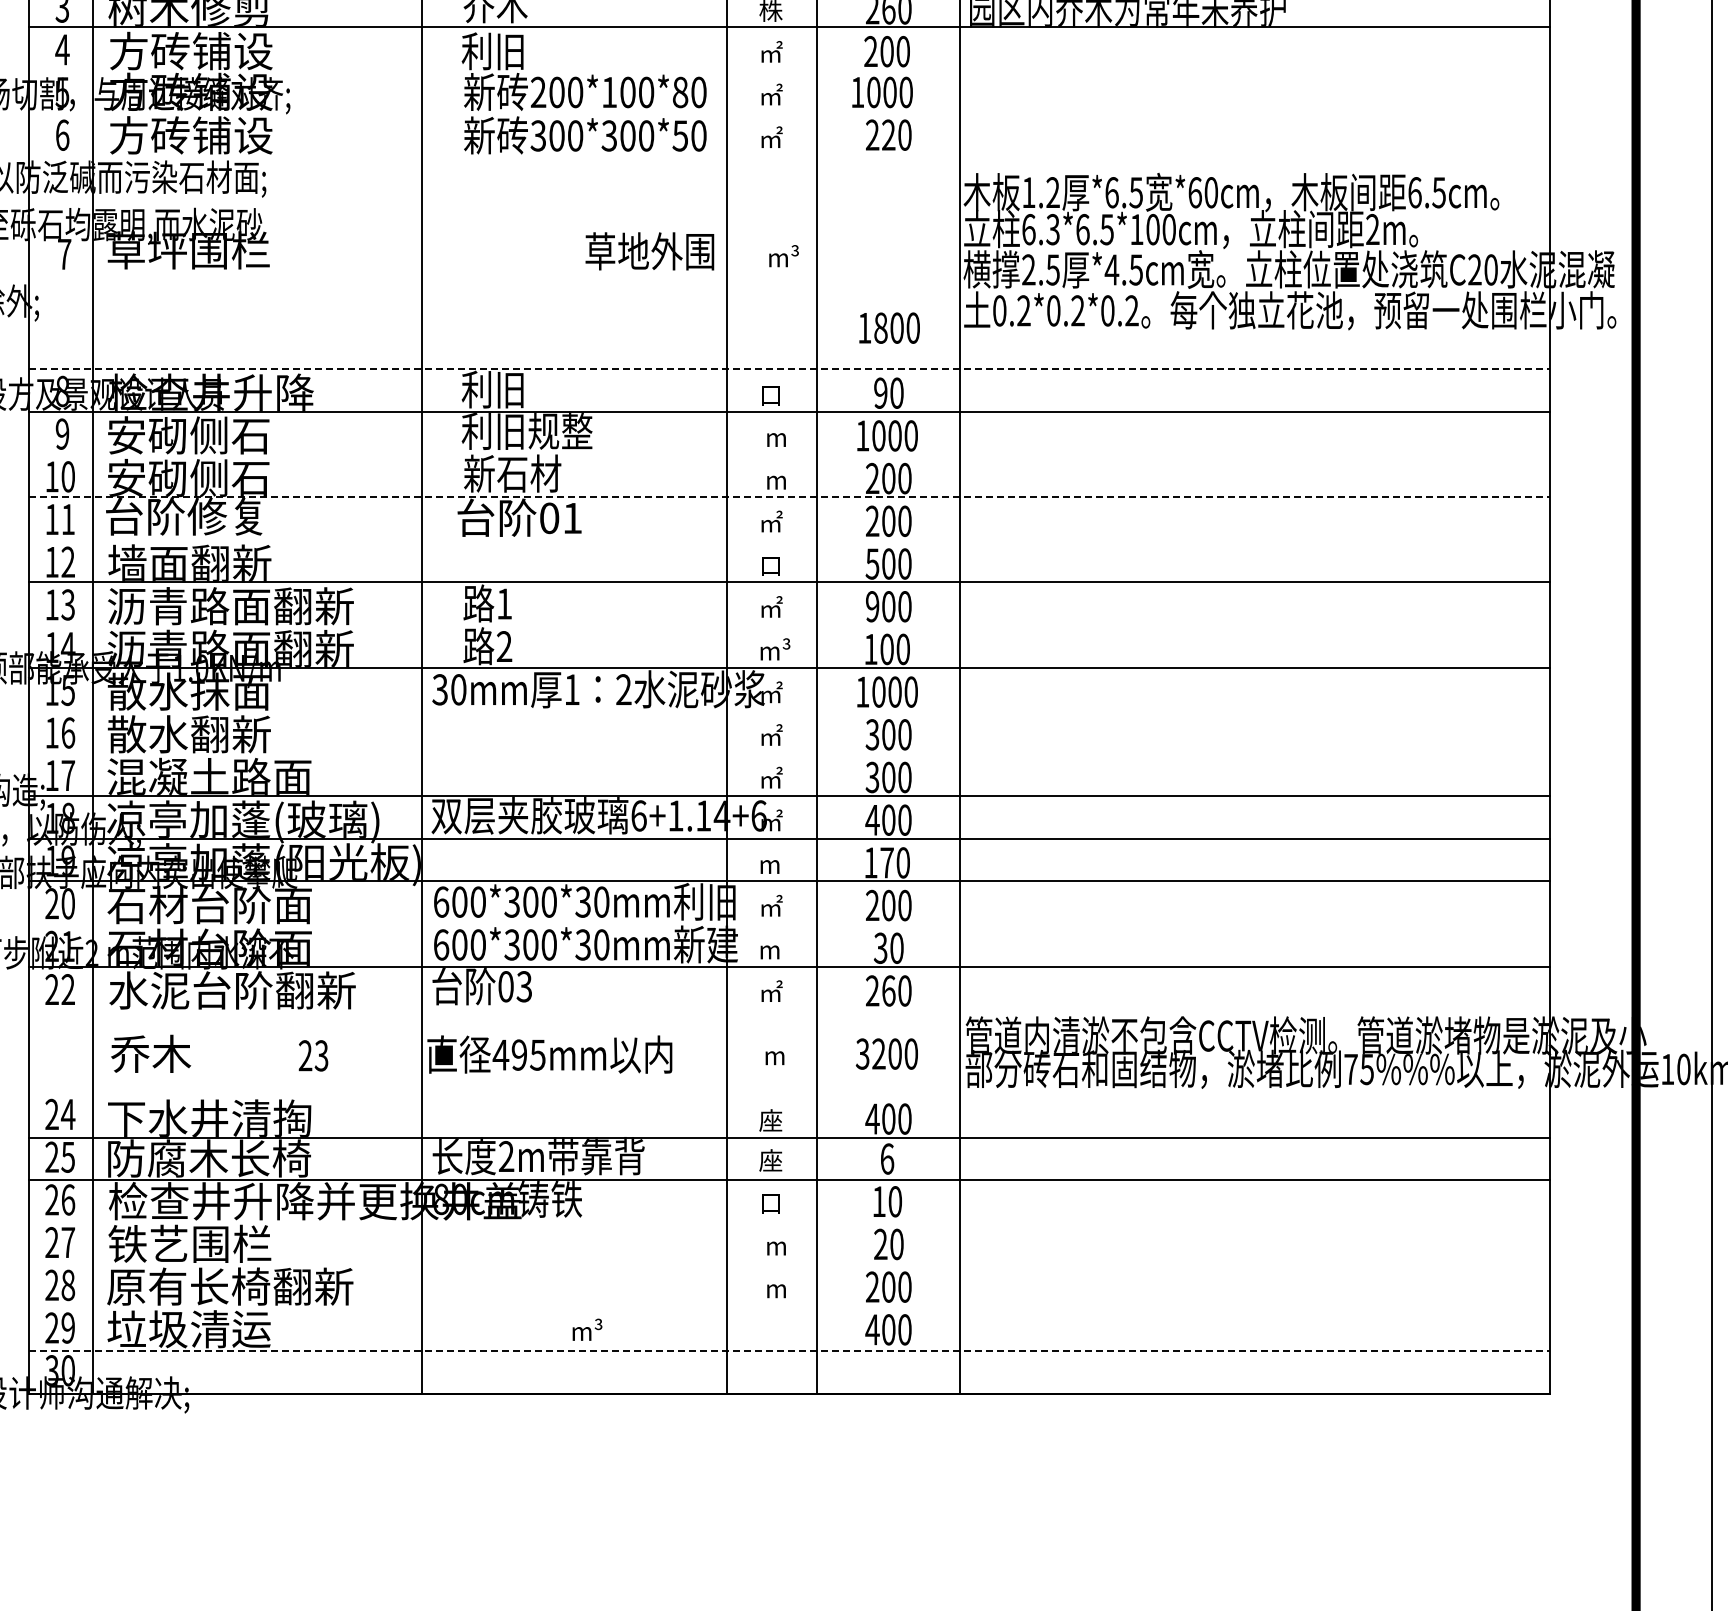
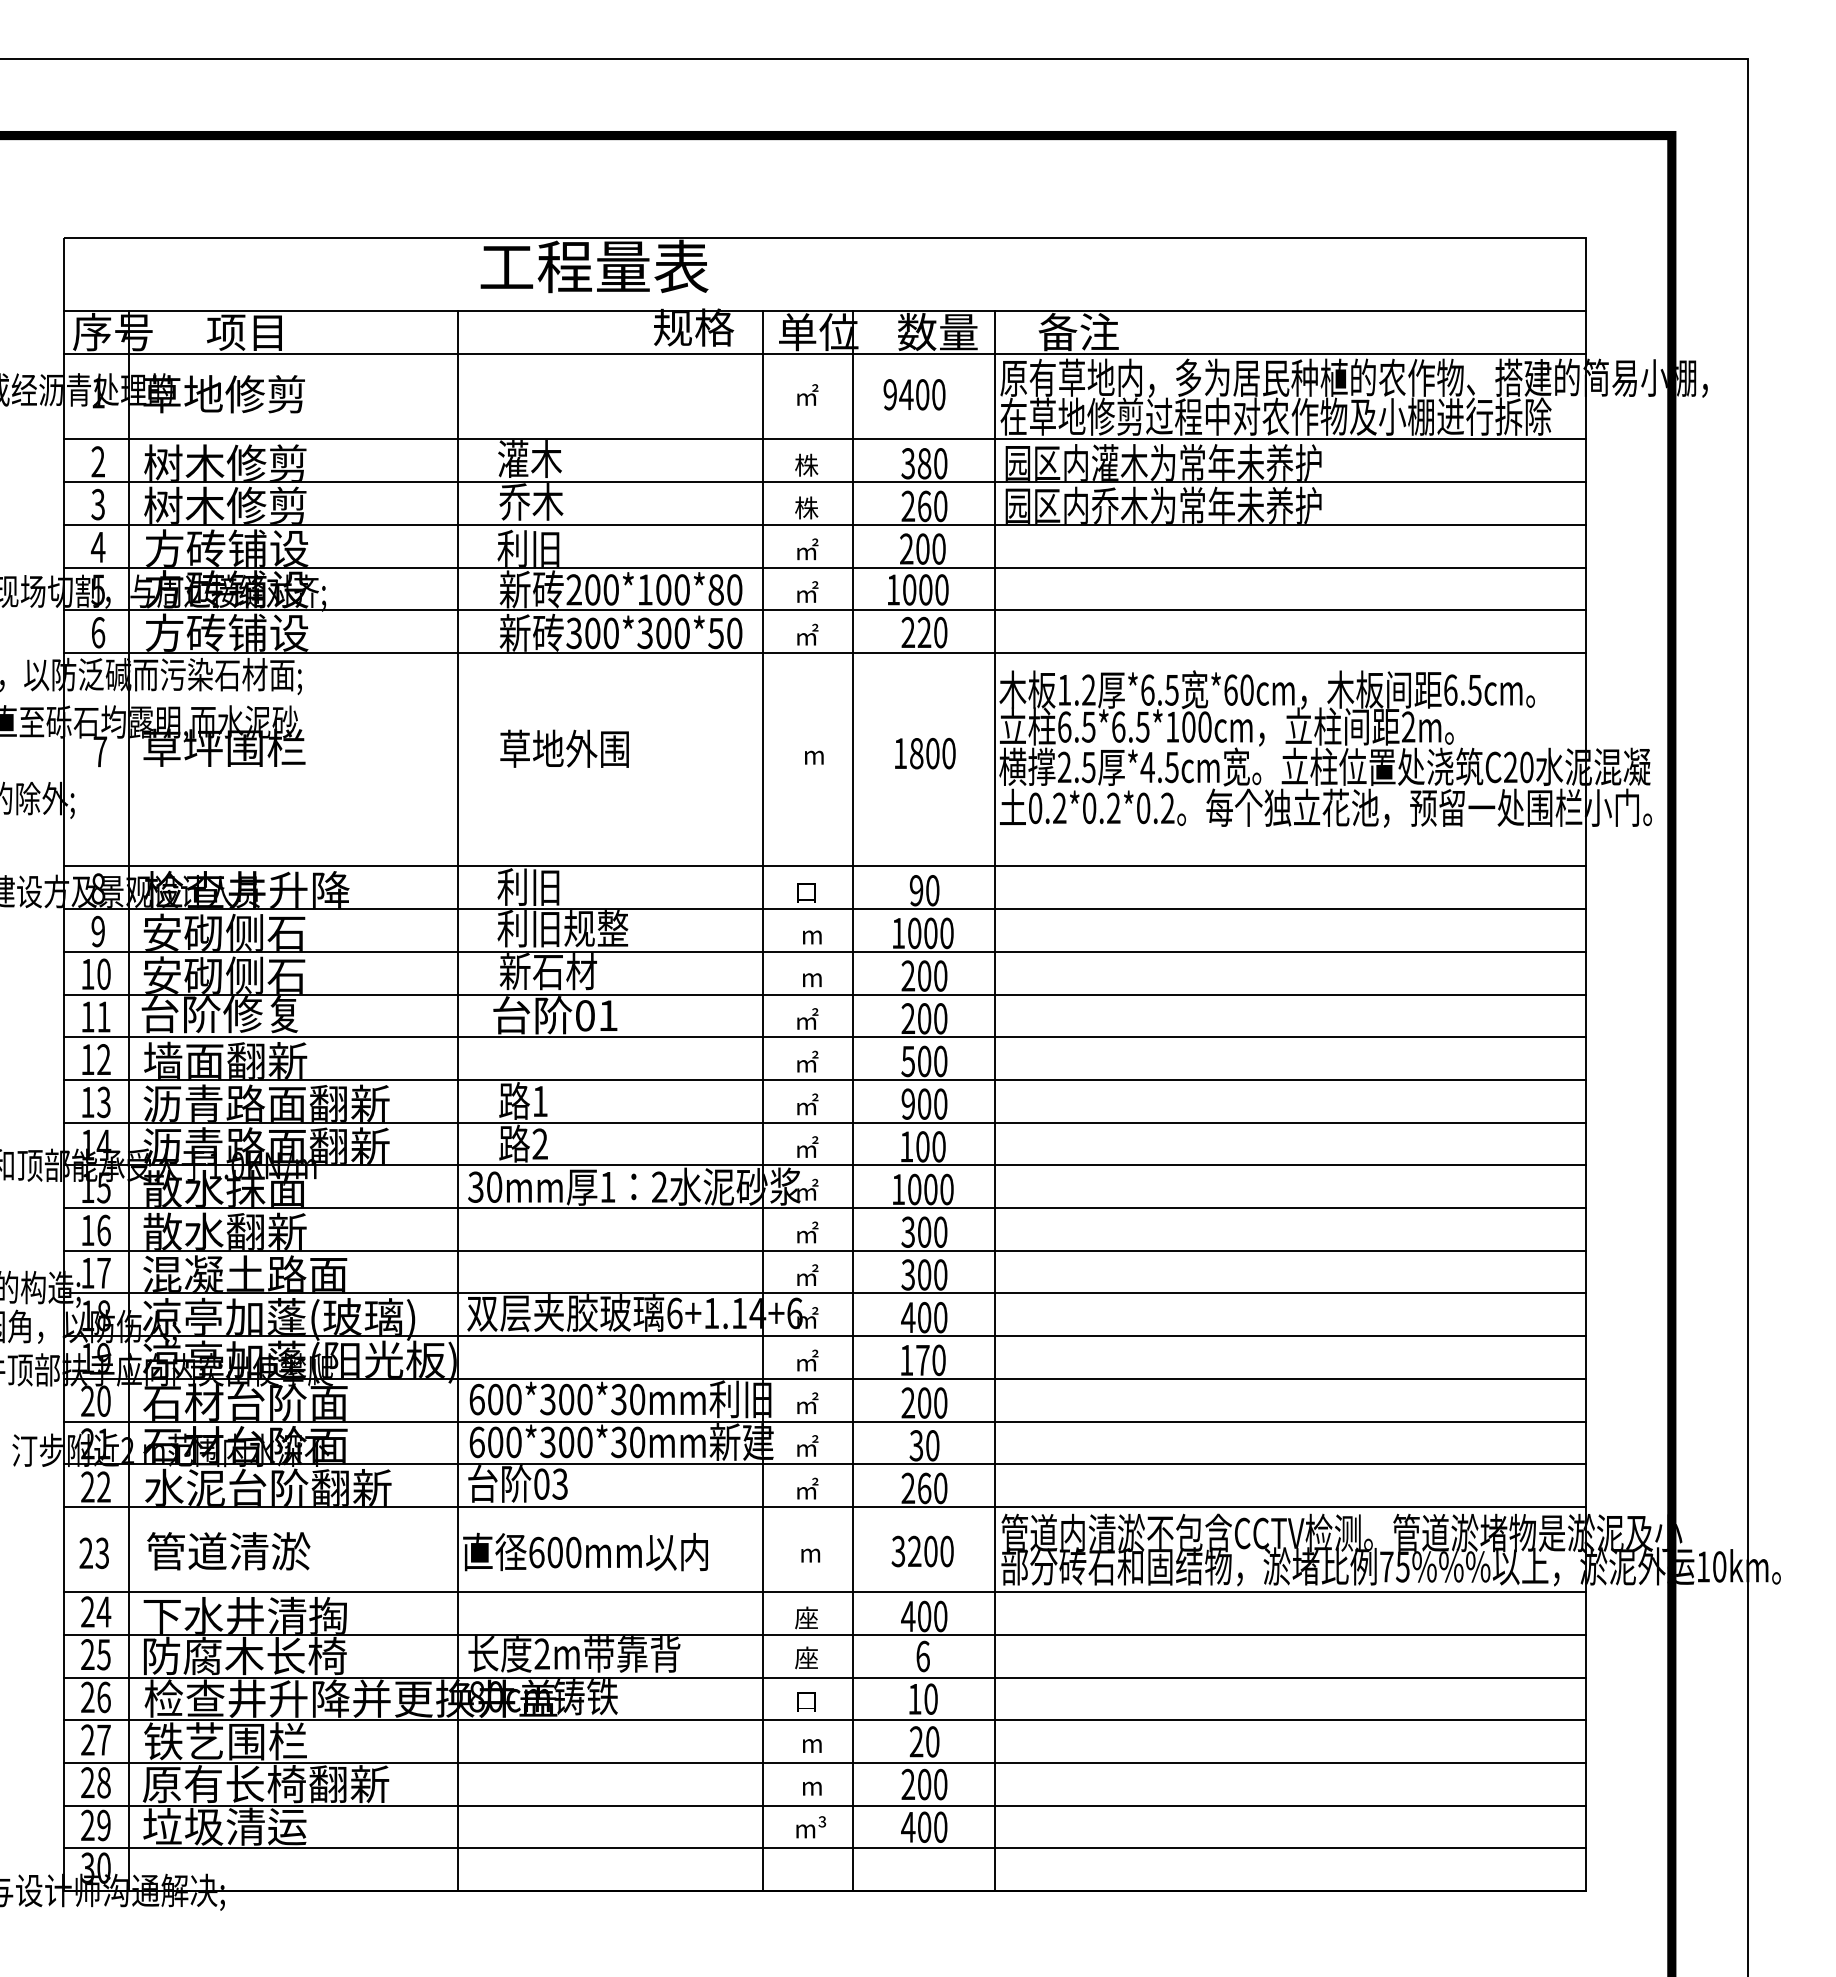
line: (789, 70) -> (825, 567), added
line: (789, 113) -> (825, 610), added
line: (789, 155) -> (825, 652), added
text: (1052, 229) -> (1088, 726), 6.3*6.5*100cm -> 6.5*6.5*100cm
text: (794, 250) -> (830, 747), m³ -> m
text: (649, 251) -> (564, 748), moved
text: (889, 328) -> (925, 753), moved
line: (789, 369) -> (825, 866), dashed -> solid
line: (789, 454) -> (825, 951), added
line: (789, 497) -> (825, 994), dashed -> solid
line: (789, 540) -> (825, 1037), added
text: (771, 564) -> (807, 1061), 口 -> ㎡
line: (789, 625) -> (825, 1122), added
text: (775, 649) -> (811, 1146), m³ -> ㎡
line: (789, 711) -> (825, 1208), added
line: (789, 753) -> (825, 1250), added
text: (771, 863) -> (807, 1360), m -> ㎡
line: (789, 924) -> (825, 1421), added
text: (771, 948) -> (807, 1445), m -> ㎡
line: (789, 1009) -> (825, 1506), added
text: (192, 1054) -> (228, 1551), 乔木 -> 管道清淤
text: (312, 1055) -> (93, 1552), moved
text: (518, 1055) -> (554, 1552), 495mm -> 600mm
line: (789, 1095) -> (825, 1592), added
line: (789, 1223) -> (825, 1720), added
line: (789, 1266) -> (825, 1763), added
line: (789, 1308) -> (825, 1805), added
text: (587, 1330) -> (811, 1827), moved
line: (789, 1351) -> (825, 1848), dashed -> solid

